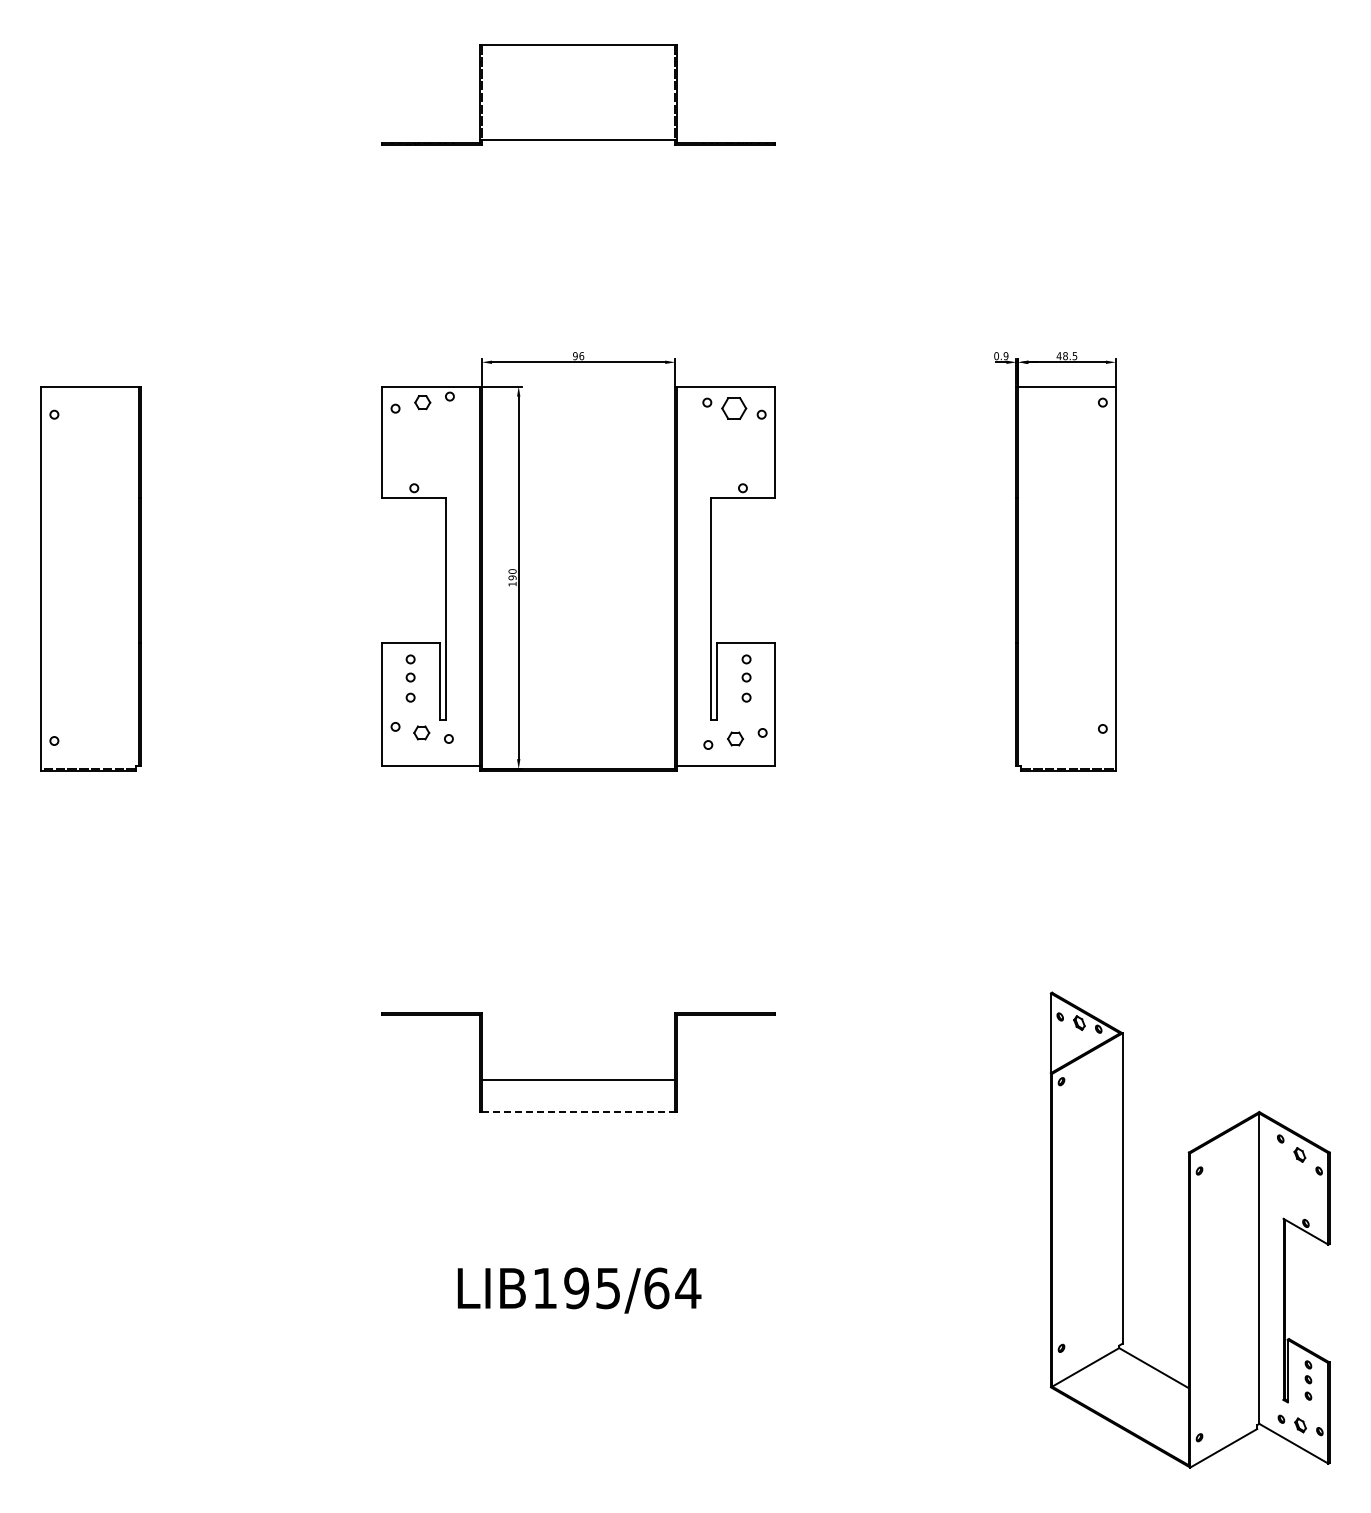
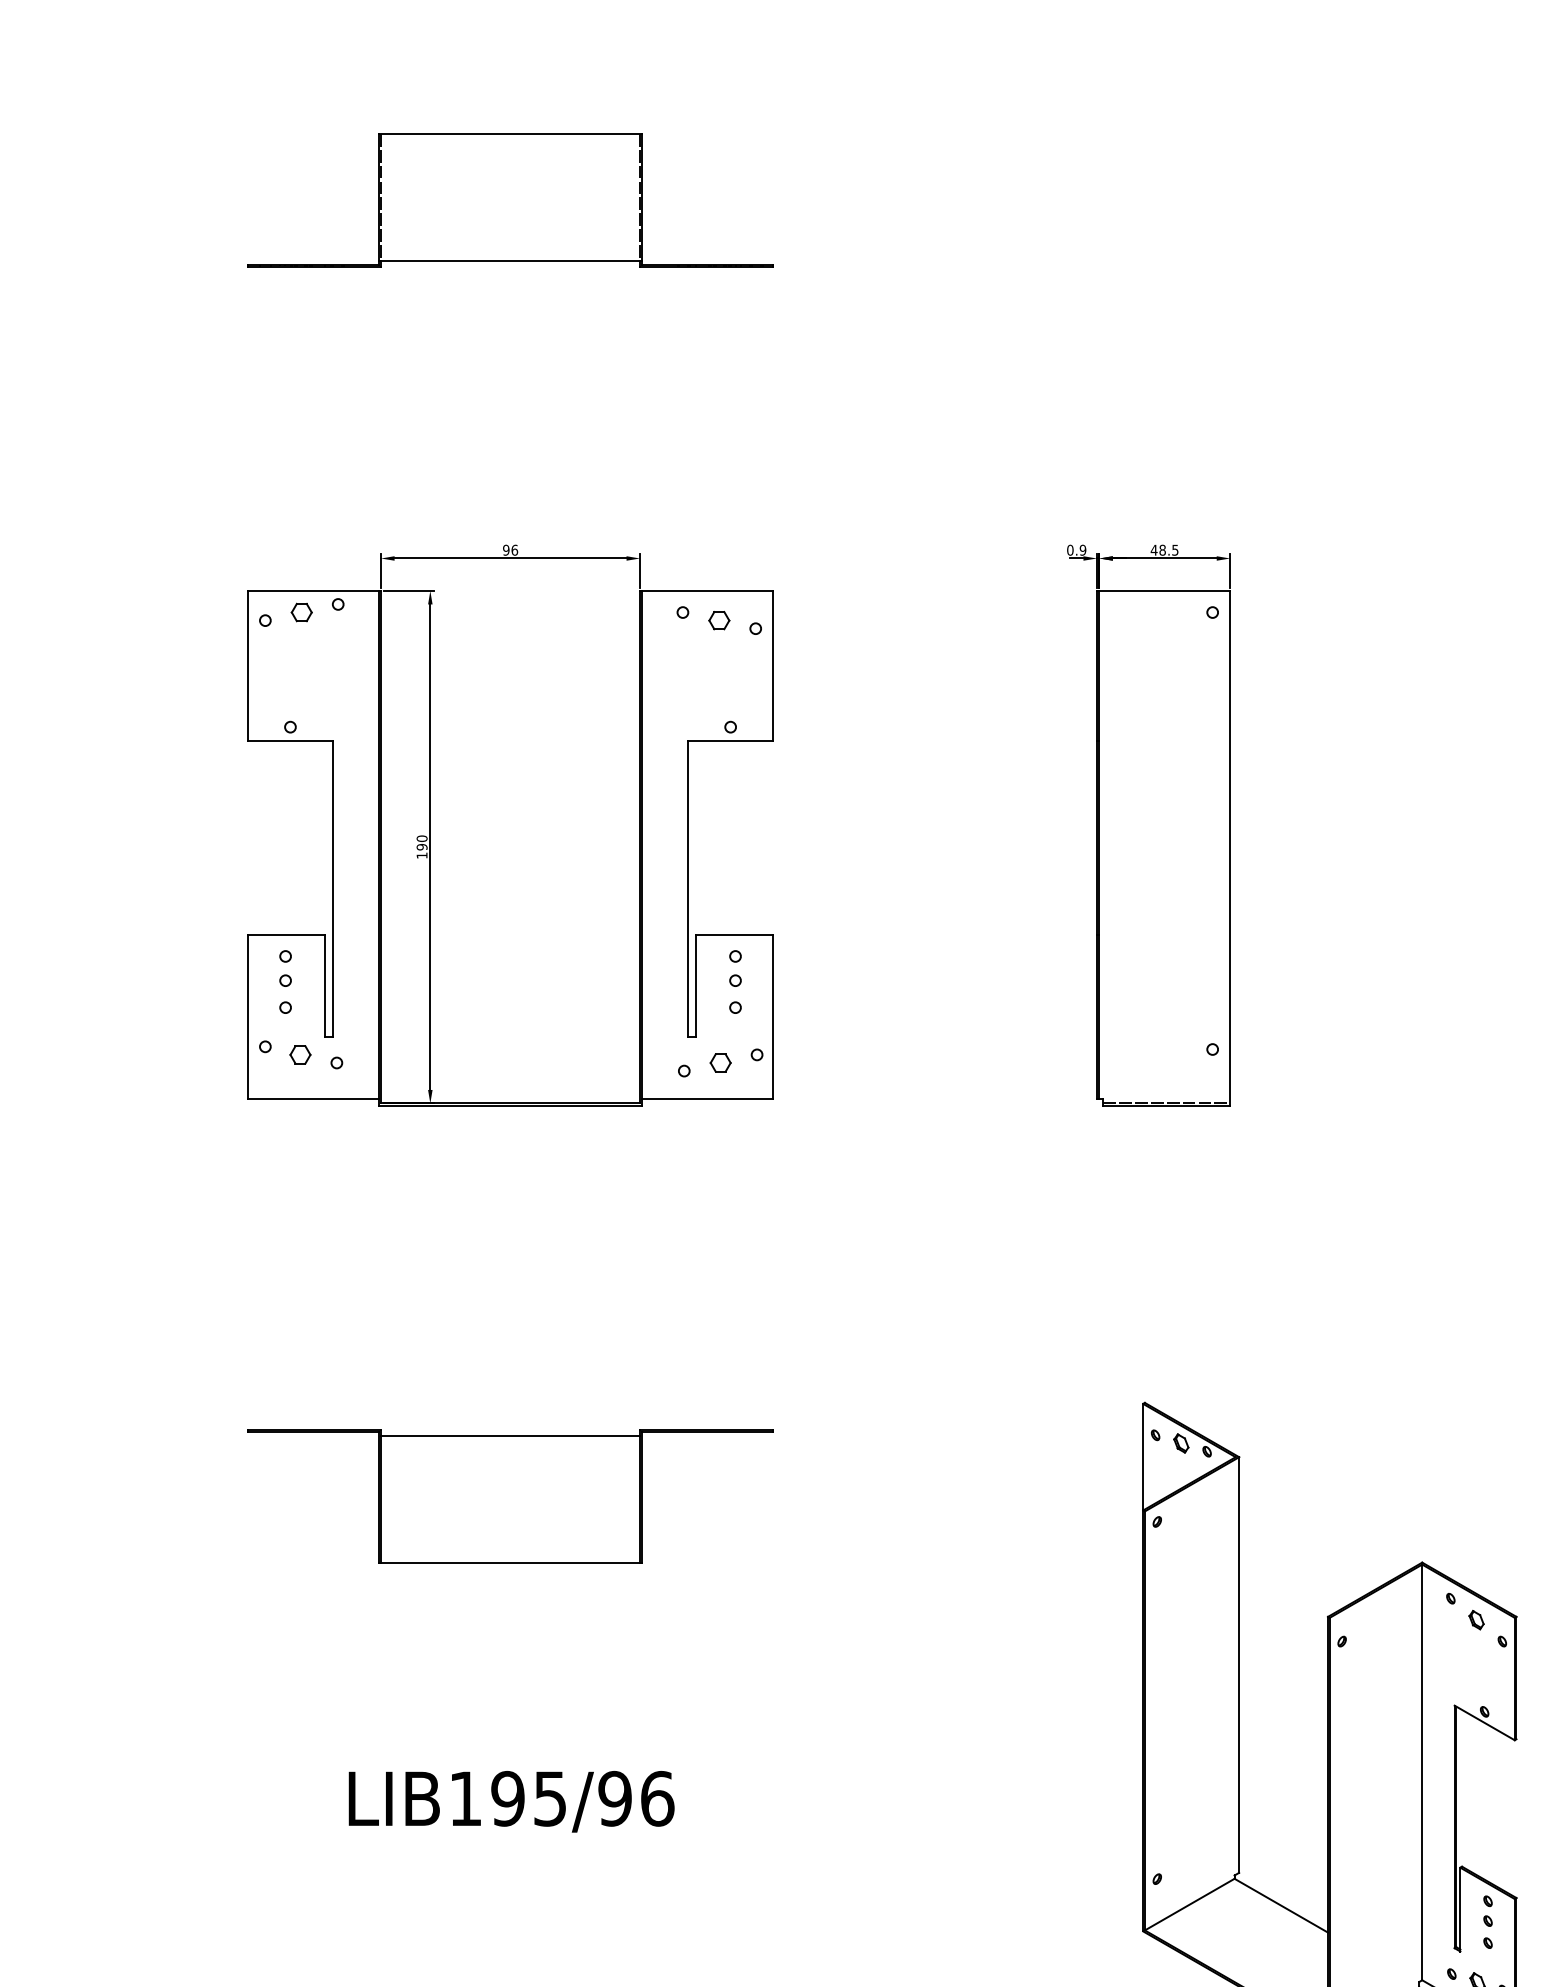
part: (734, 408) -> (719, 620), size x0.62
line: (578, 1079) -> (510, 1436), moved
line: (578, 1112) -> (510, 1563), dashed -> solid
text: (672, 1288) -> (636, 1798), LIB195/64 -> LIB195/96

